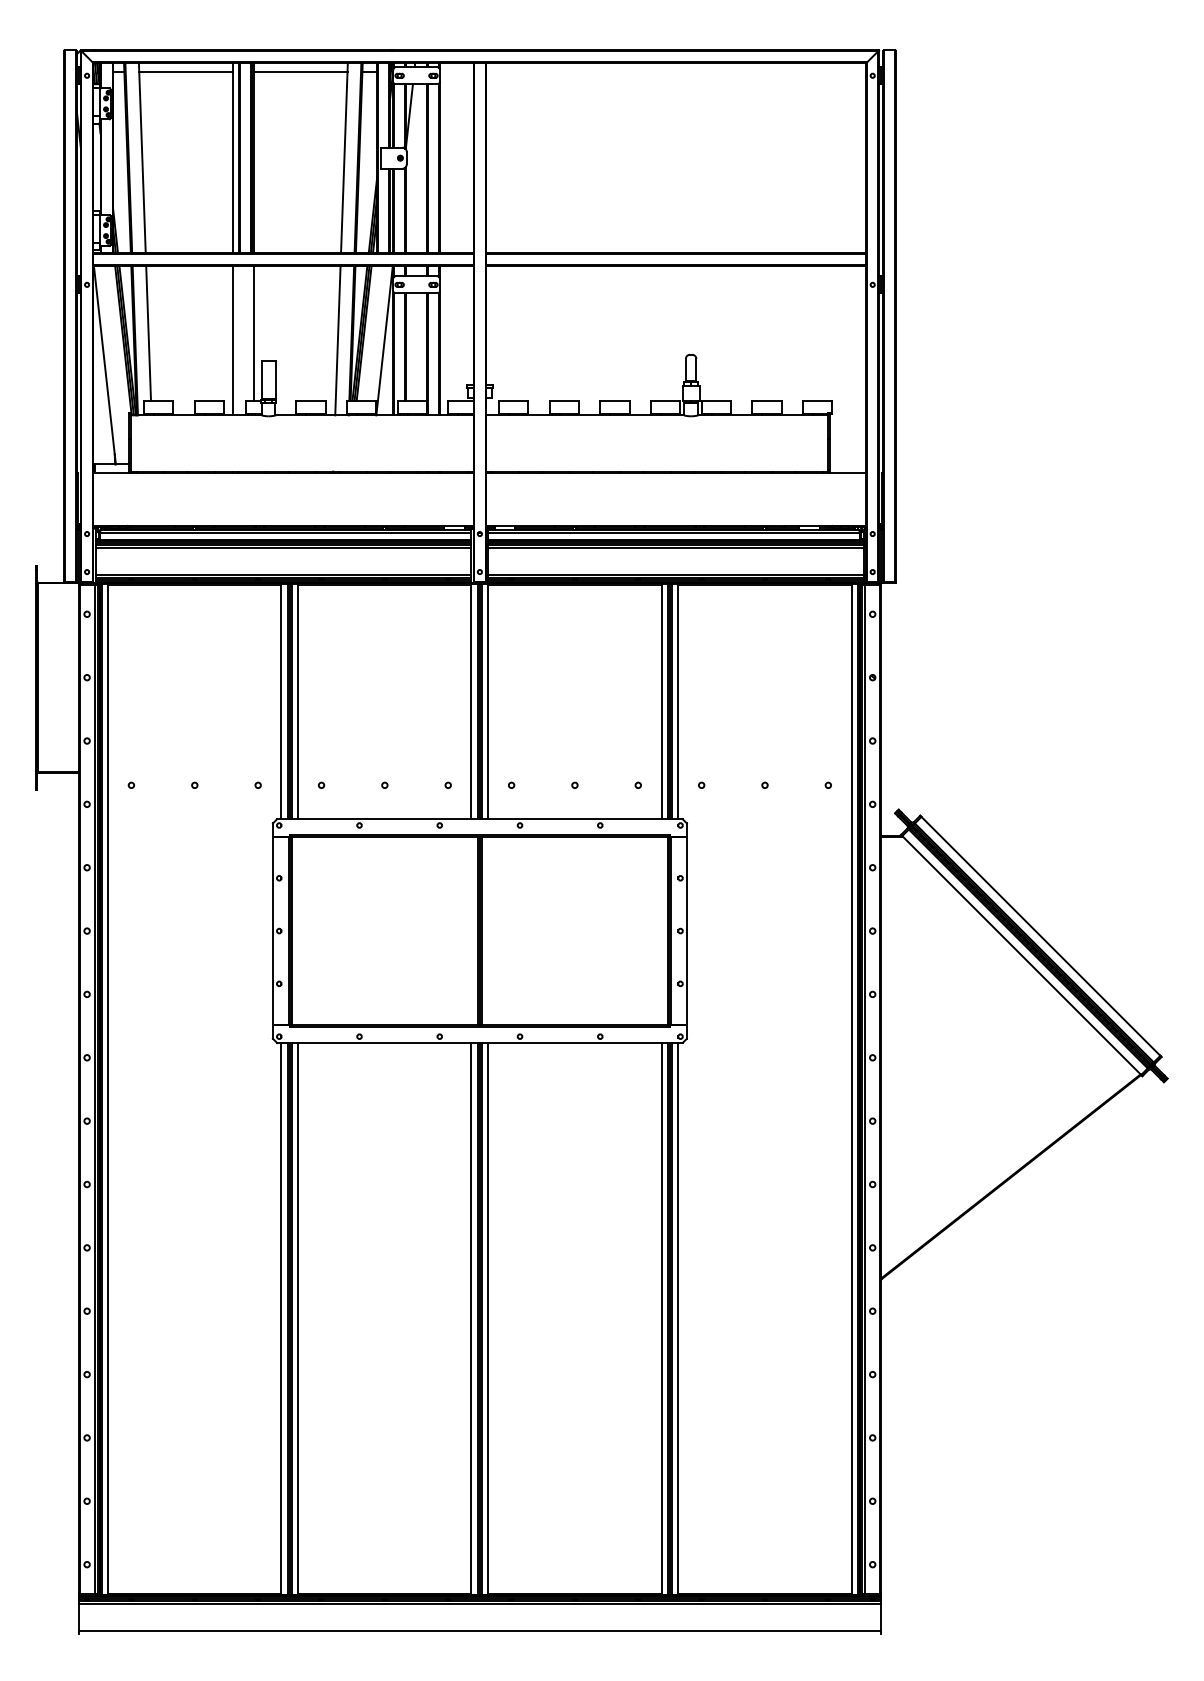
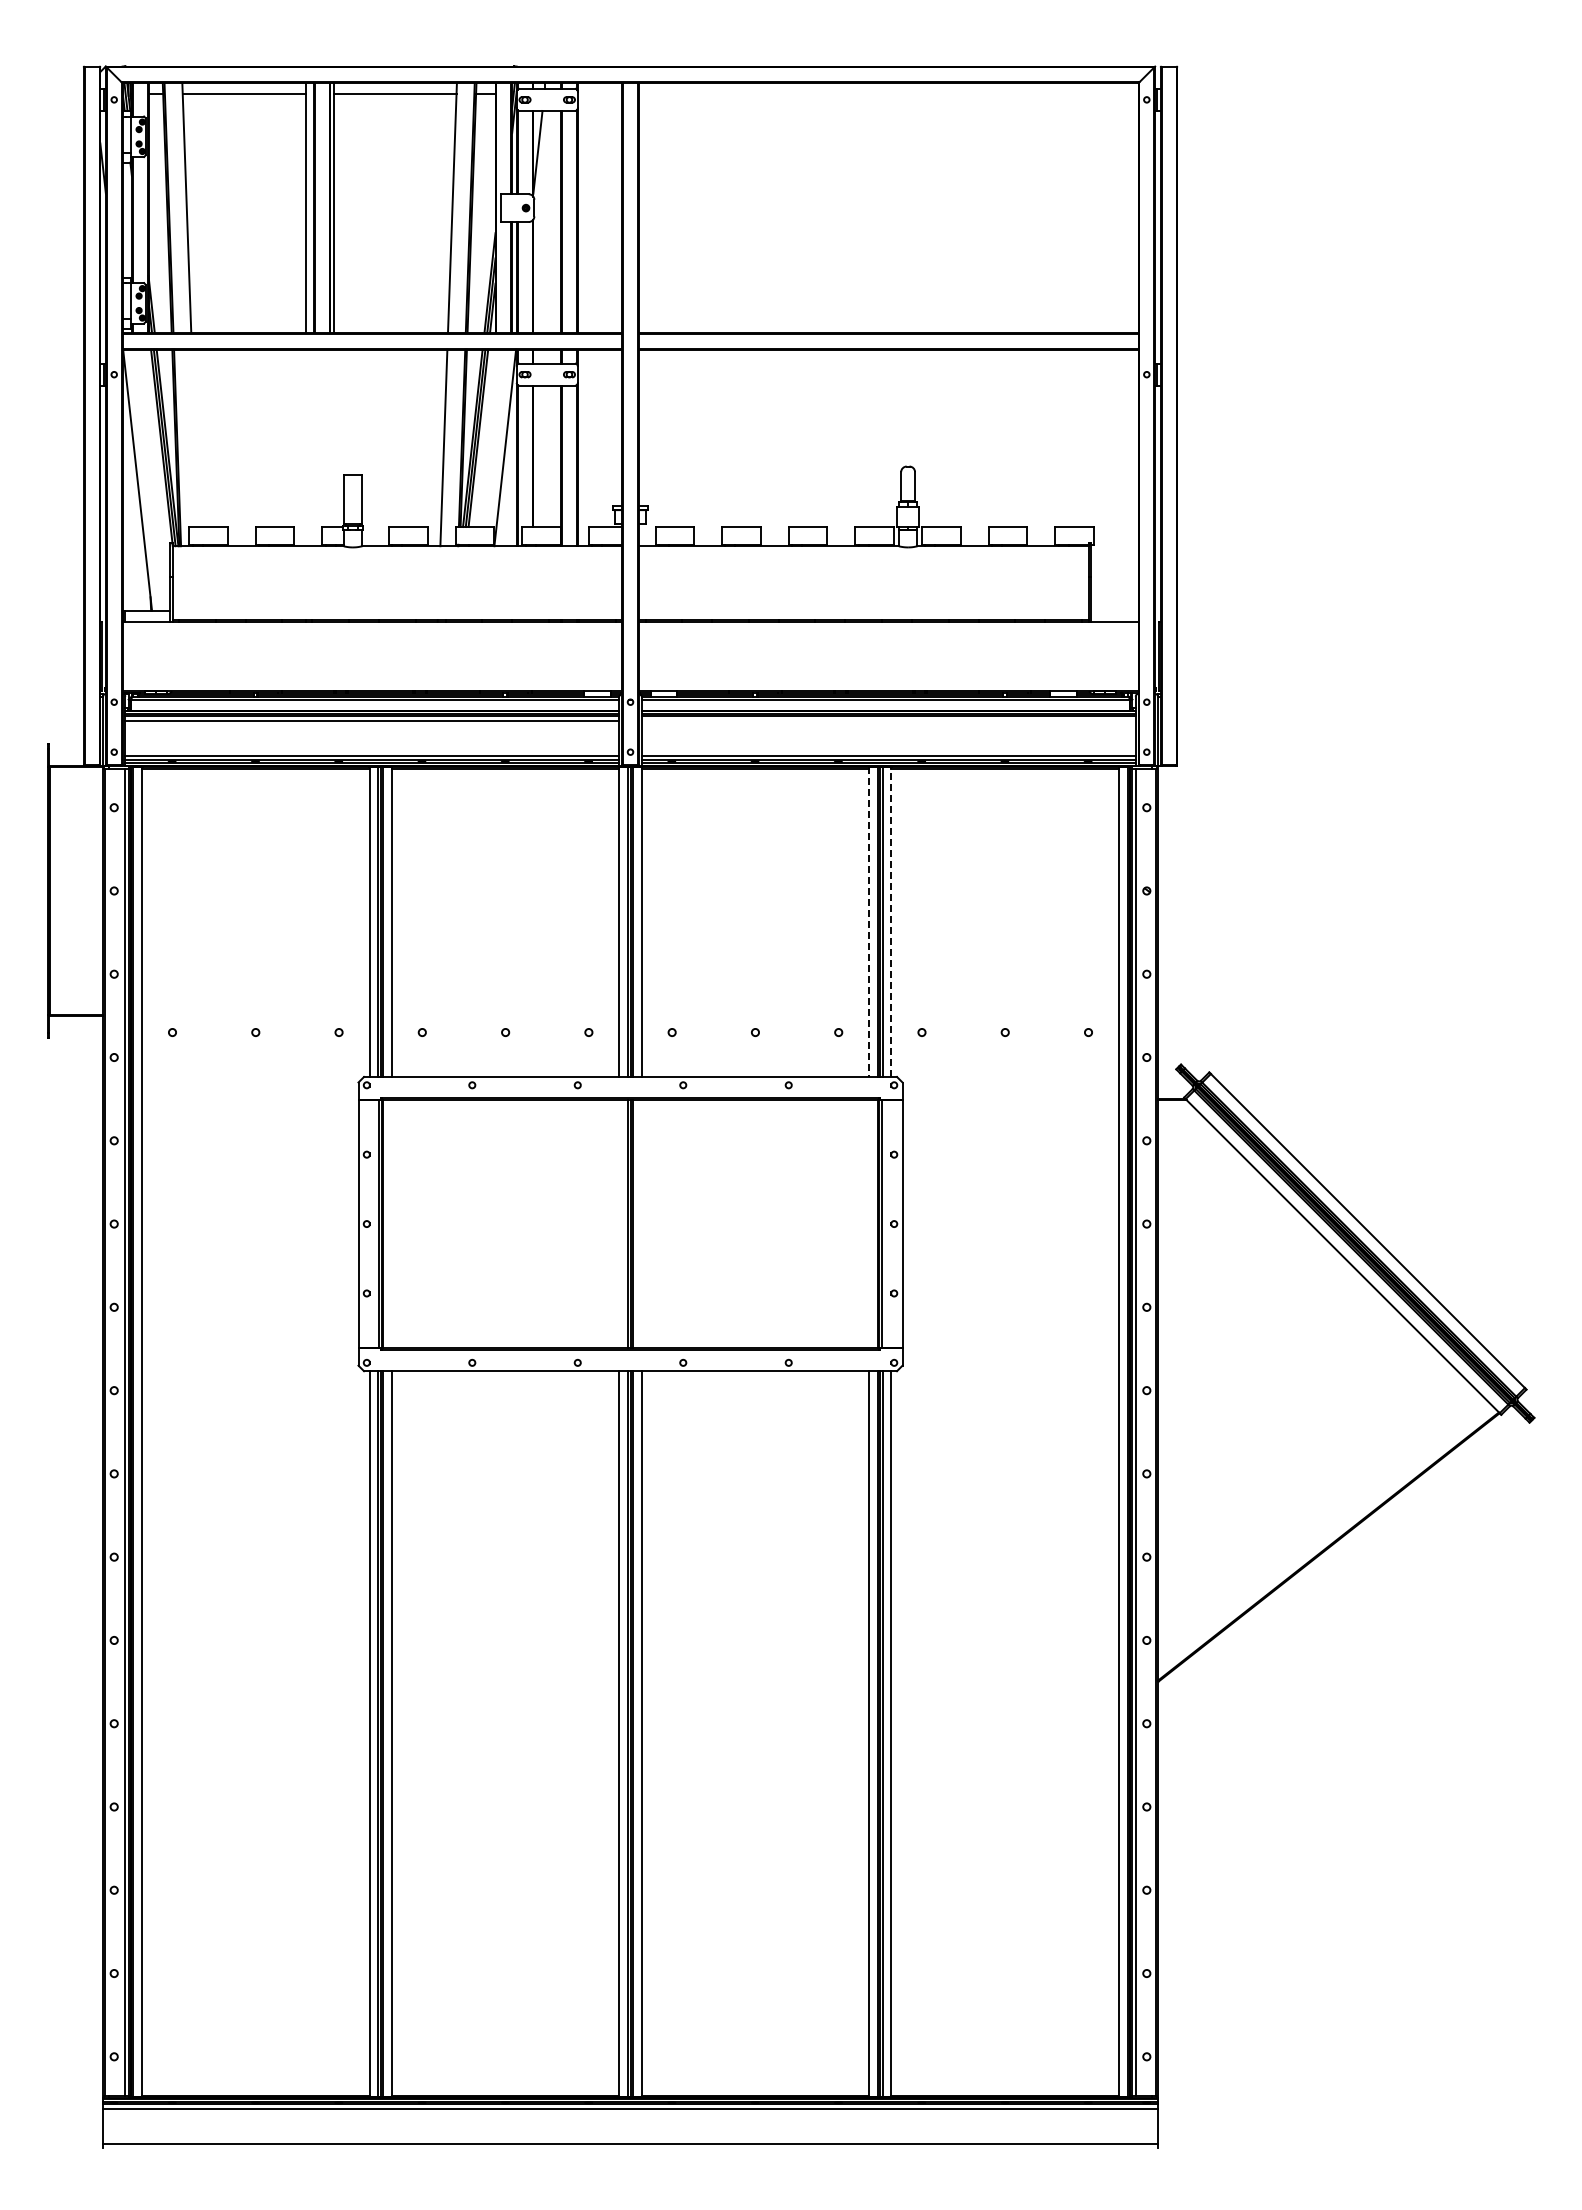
line: (148, 333) -> (194, 438), removed
line: (253, 333) -> (333, 438), removed
line: (232, 340) -> (305, 447), removed
line: (676, 547) -> (888, 720), removed
line: (661, 701) -> (869, 922), solid -> dashed
line: (678, 701) -> (891, 922), solid -> dashed

